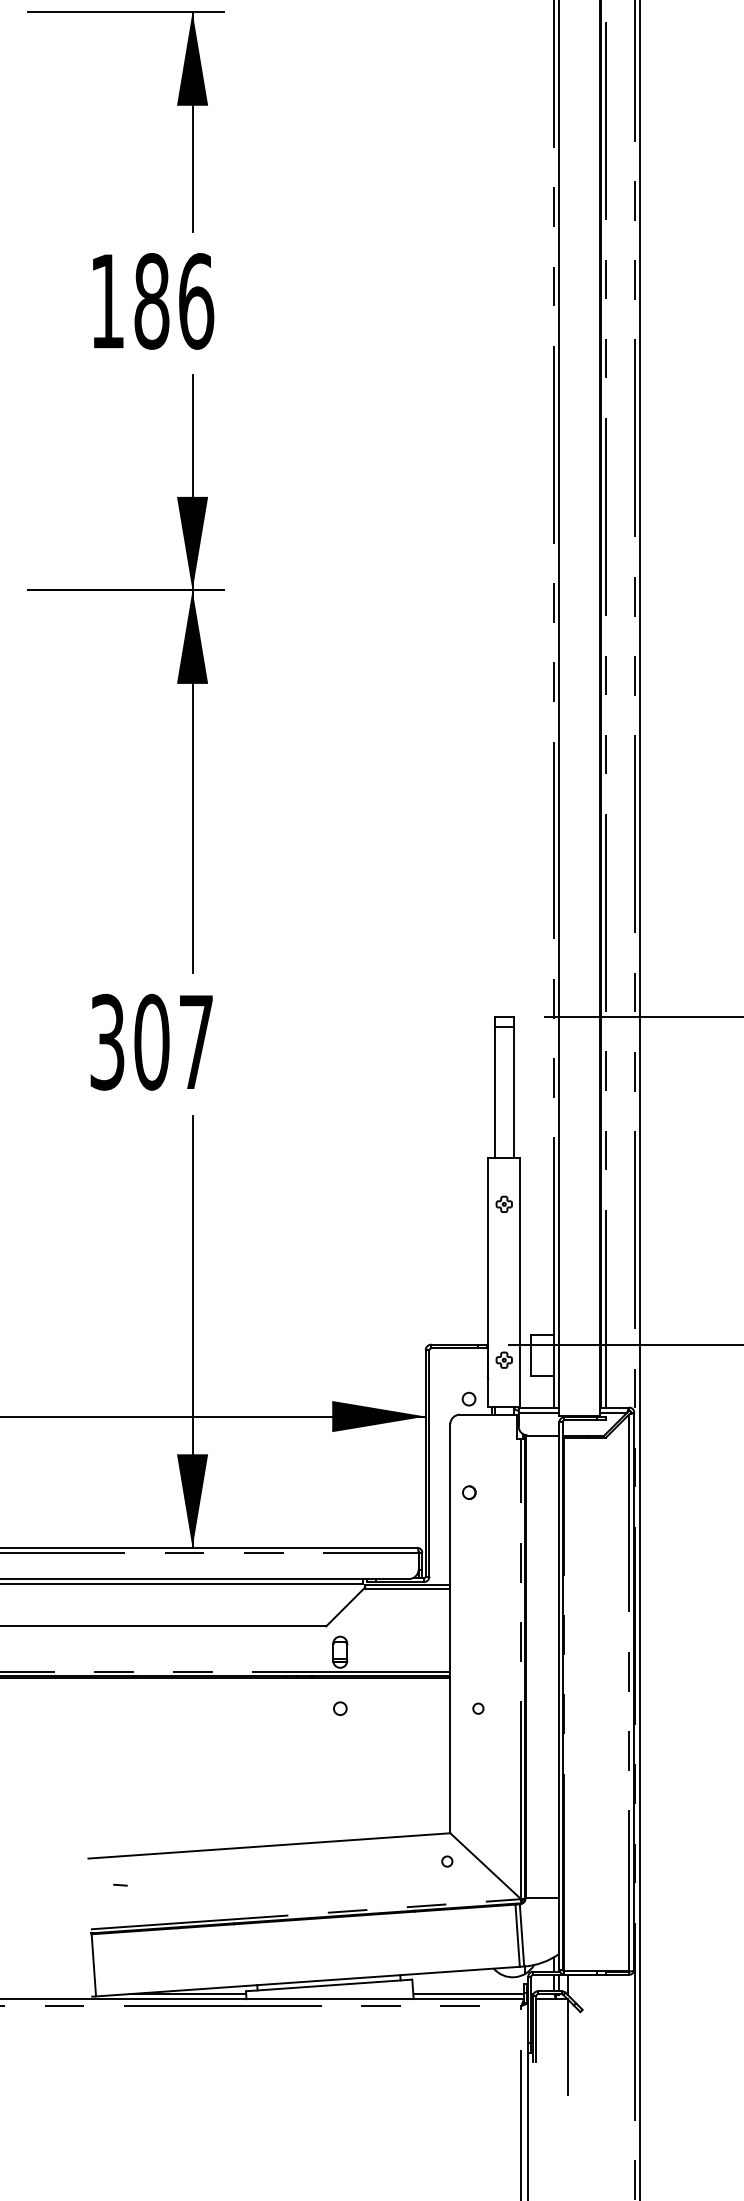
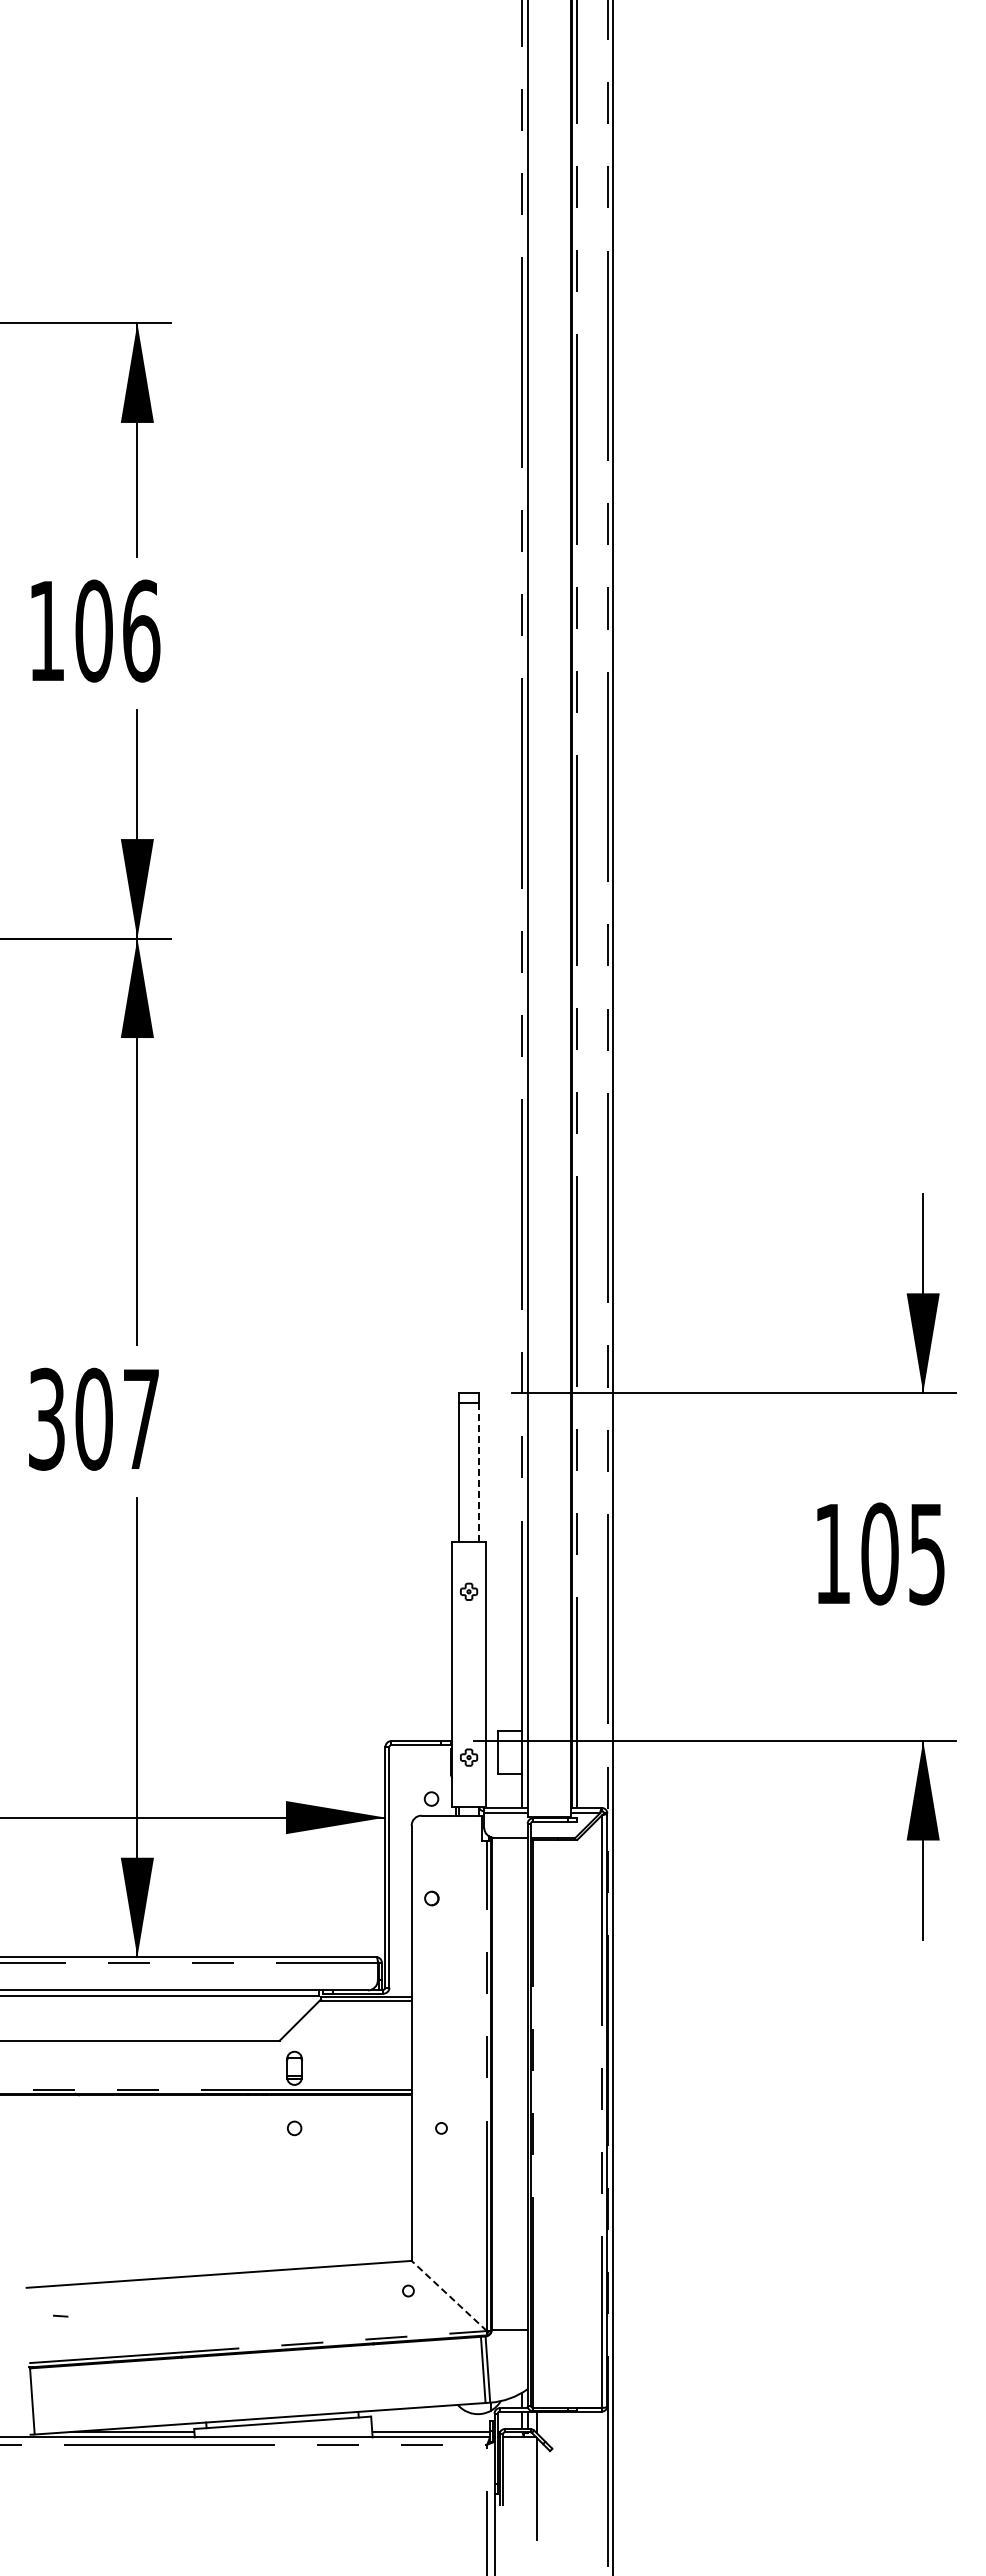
text: (151, 300) -> (93, 630), 186 -> 106
line: (513, 1092) -> (478, 1472), solid -> dashed
line: (484, 1865) -> (448, 2295), solid -> dashed

